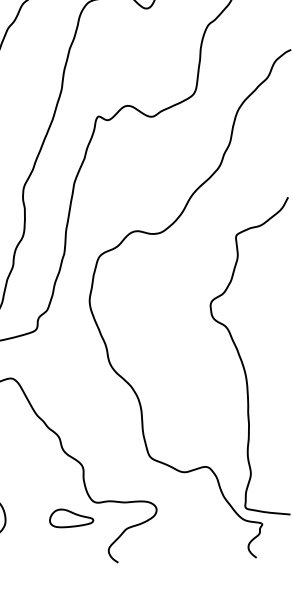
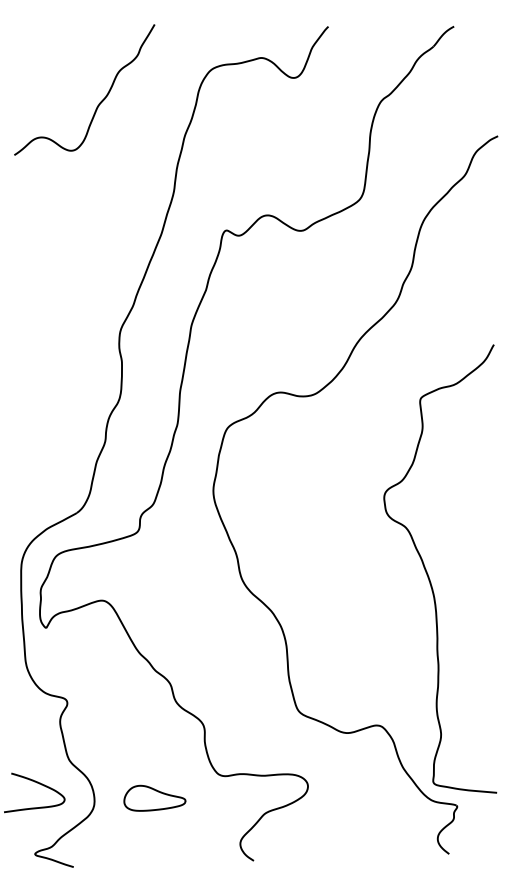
part: (71, 517) -> (154, 797), moved

